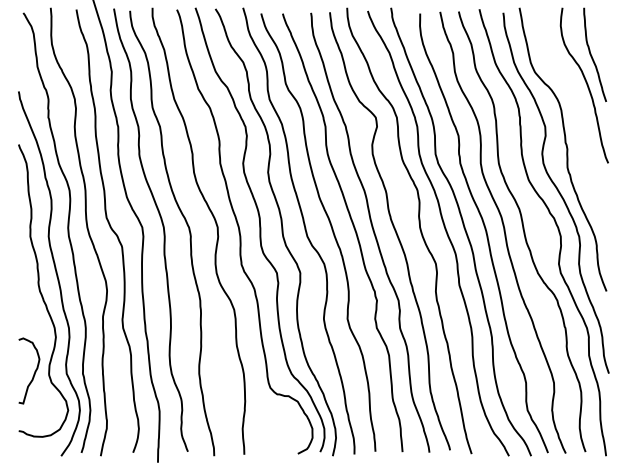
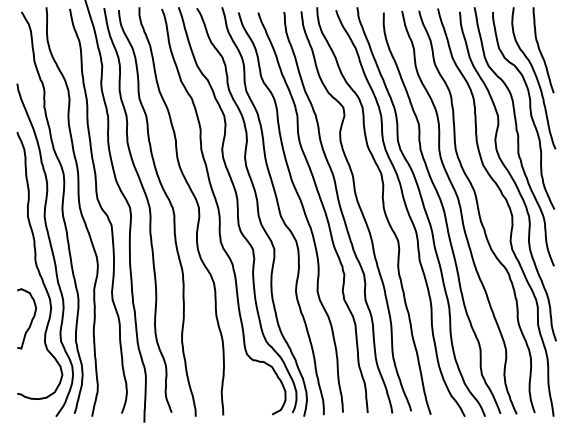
curve: (579, 119) -> (529, 109), added
curve: (33, 373) -> (30, 321), moved

